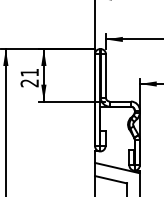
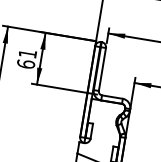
text: (29, 83) -> (25, 64), 21 -> 61

